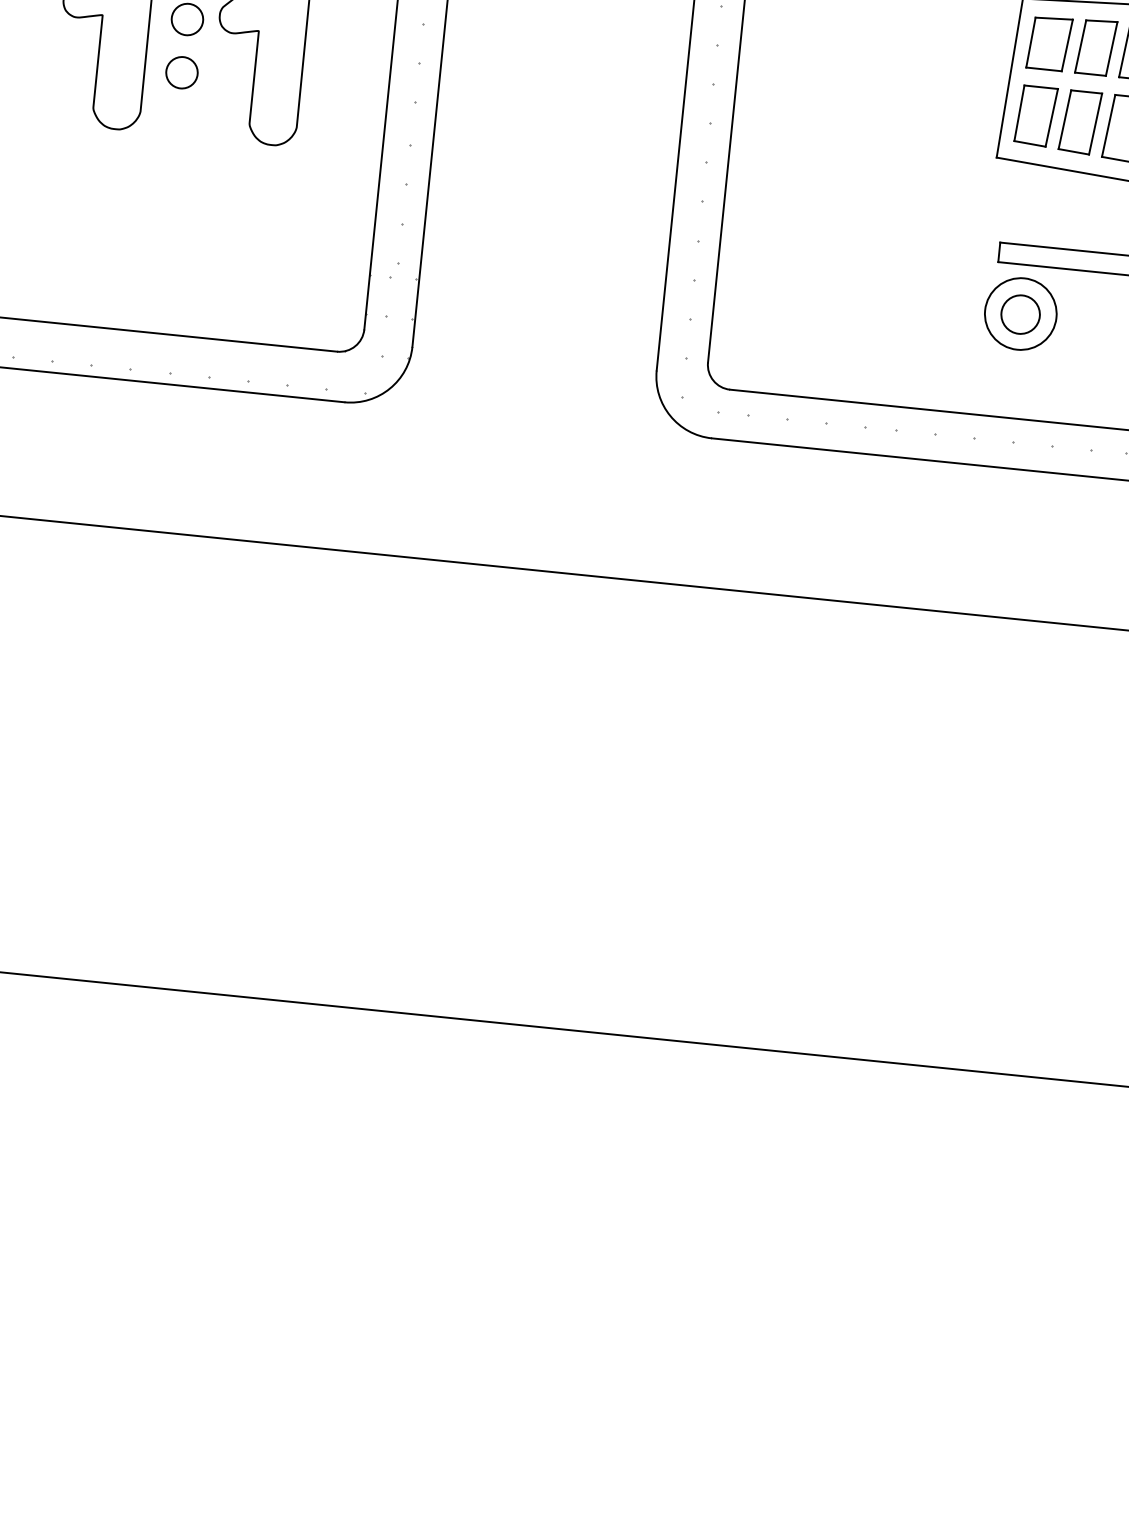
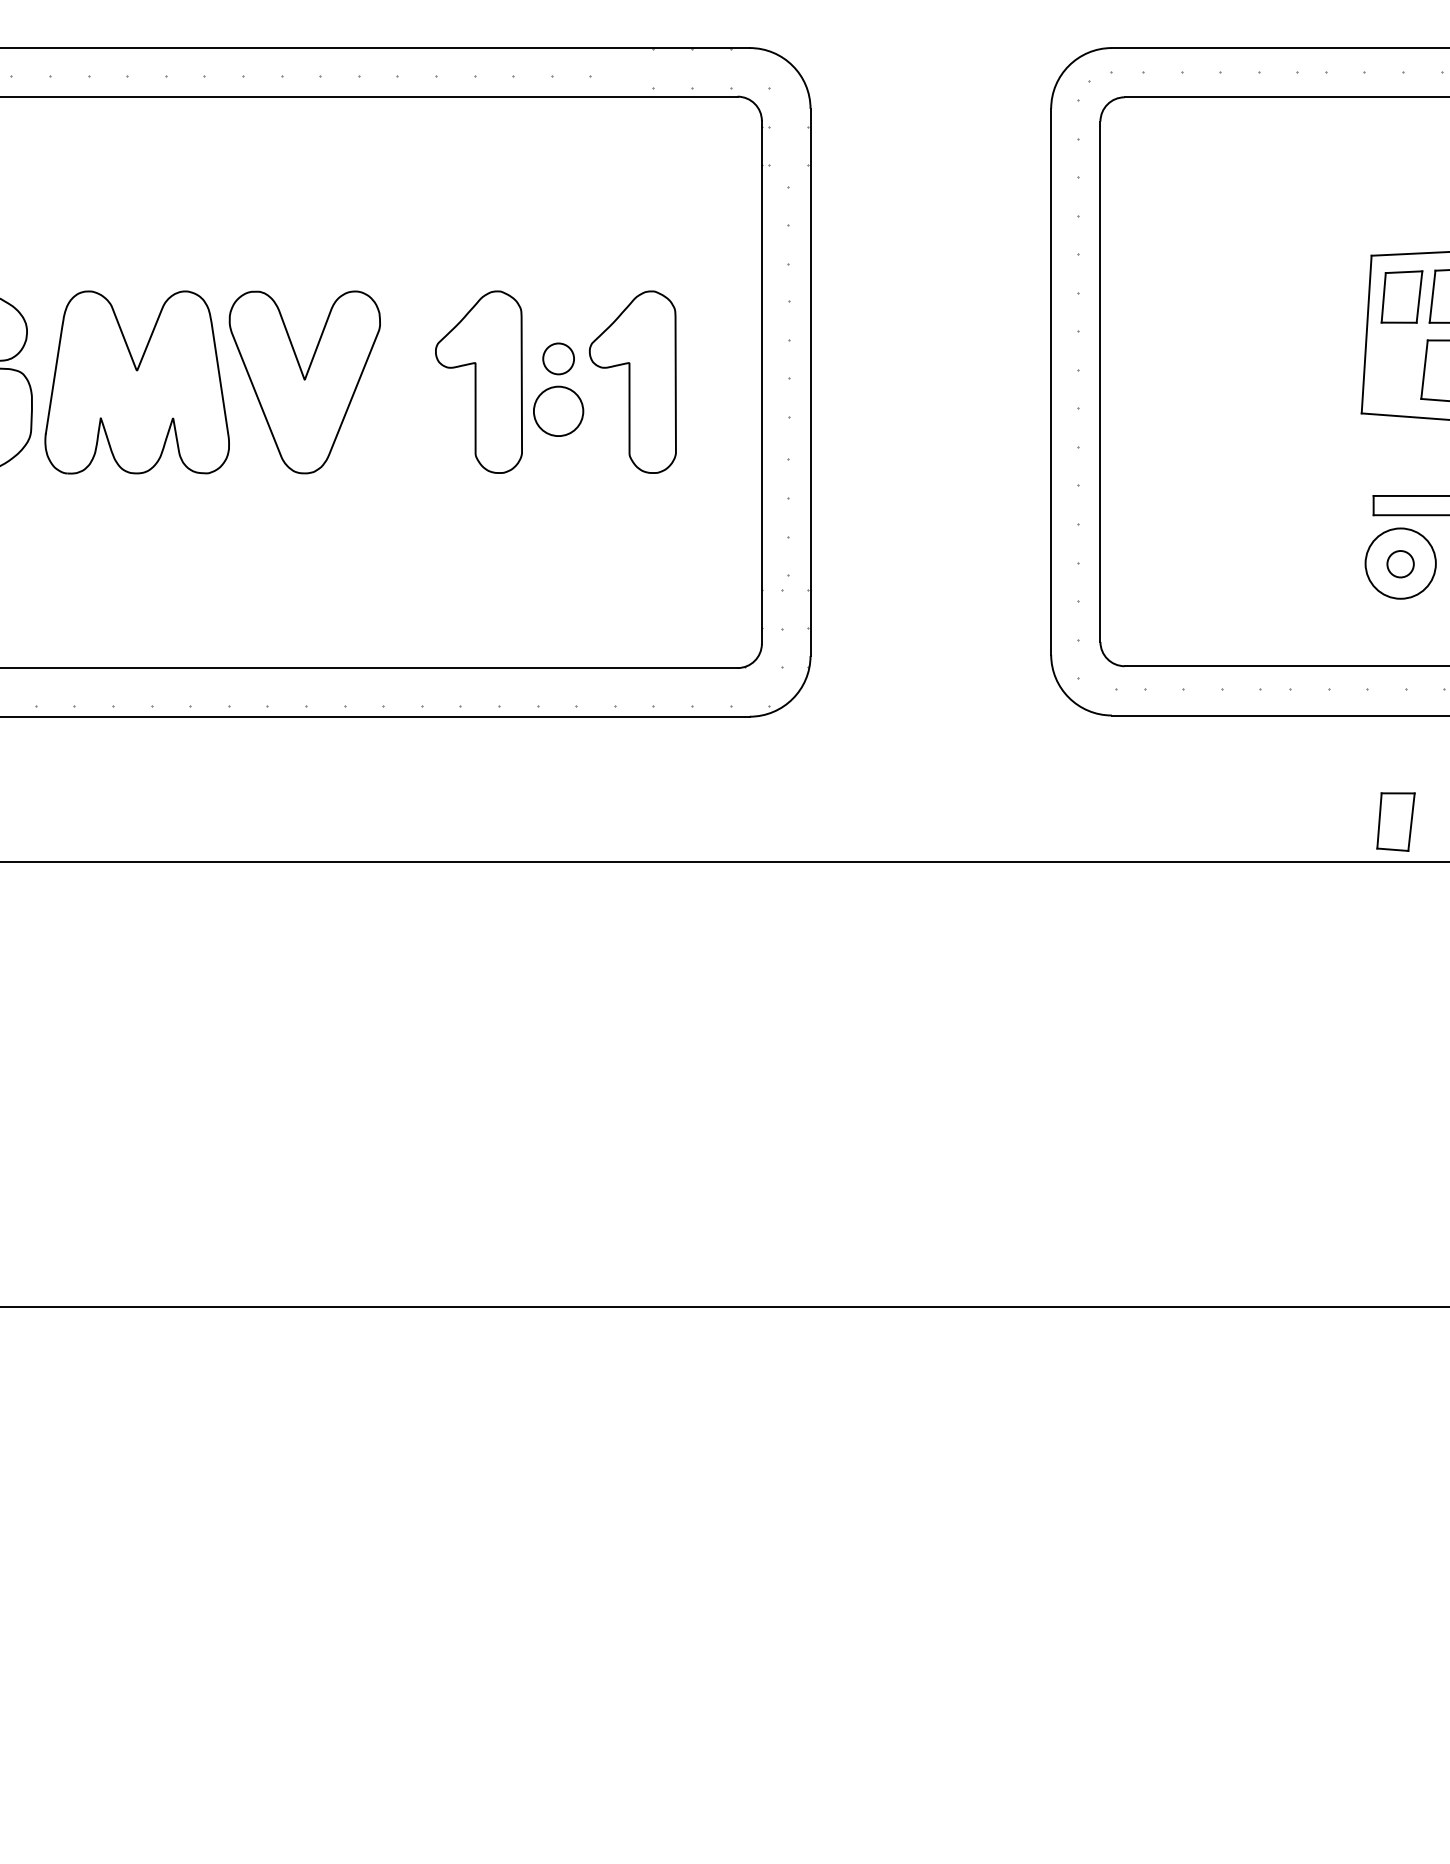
circle: (181, 71) -> (558, 410), size x1.6
part: (1035, 115) -> (1395, 821), moved
circle: (1020, 314) -> (1400, 564), size x0.7

